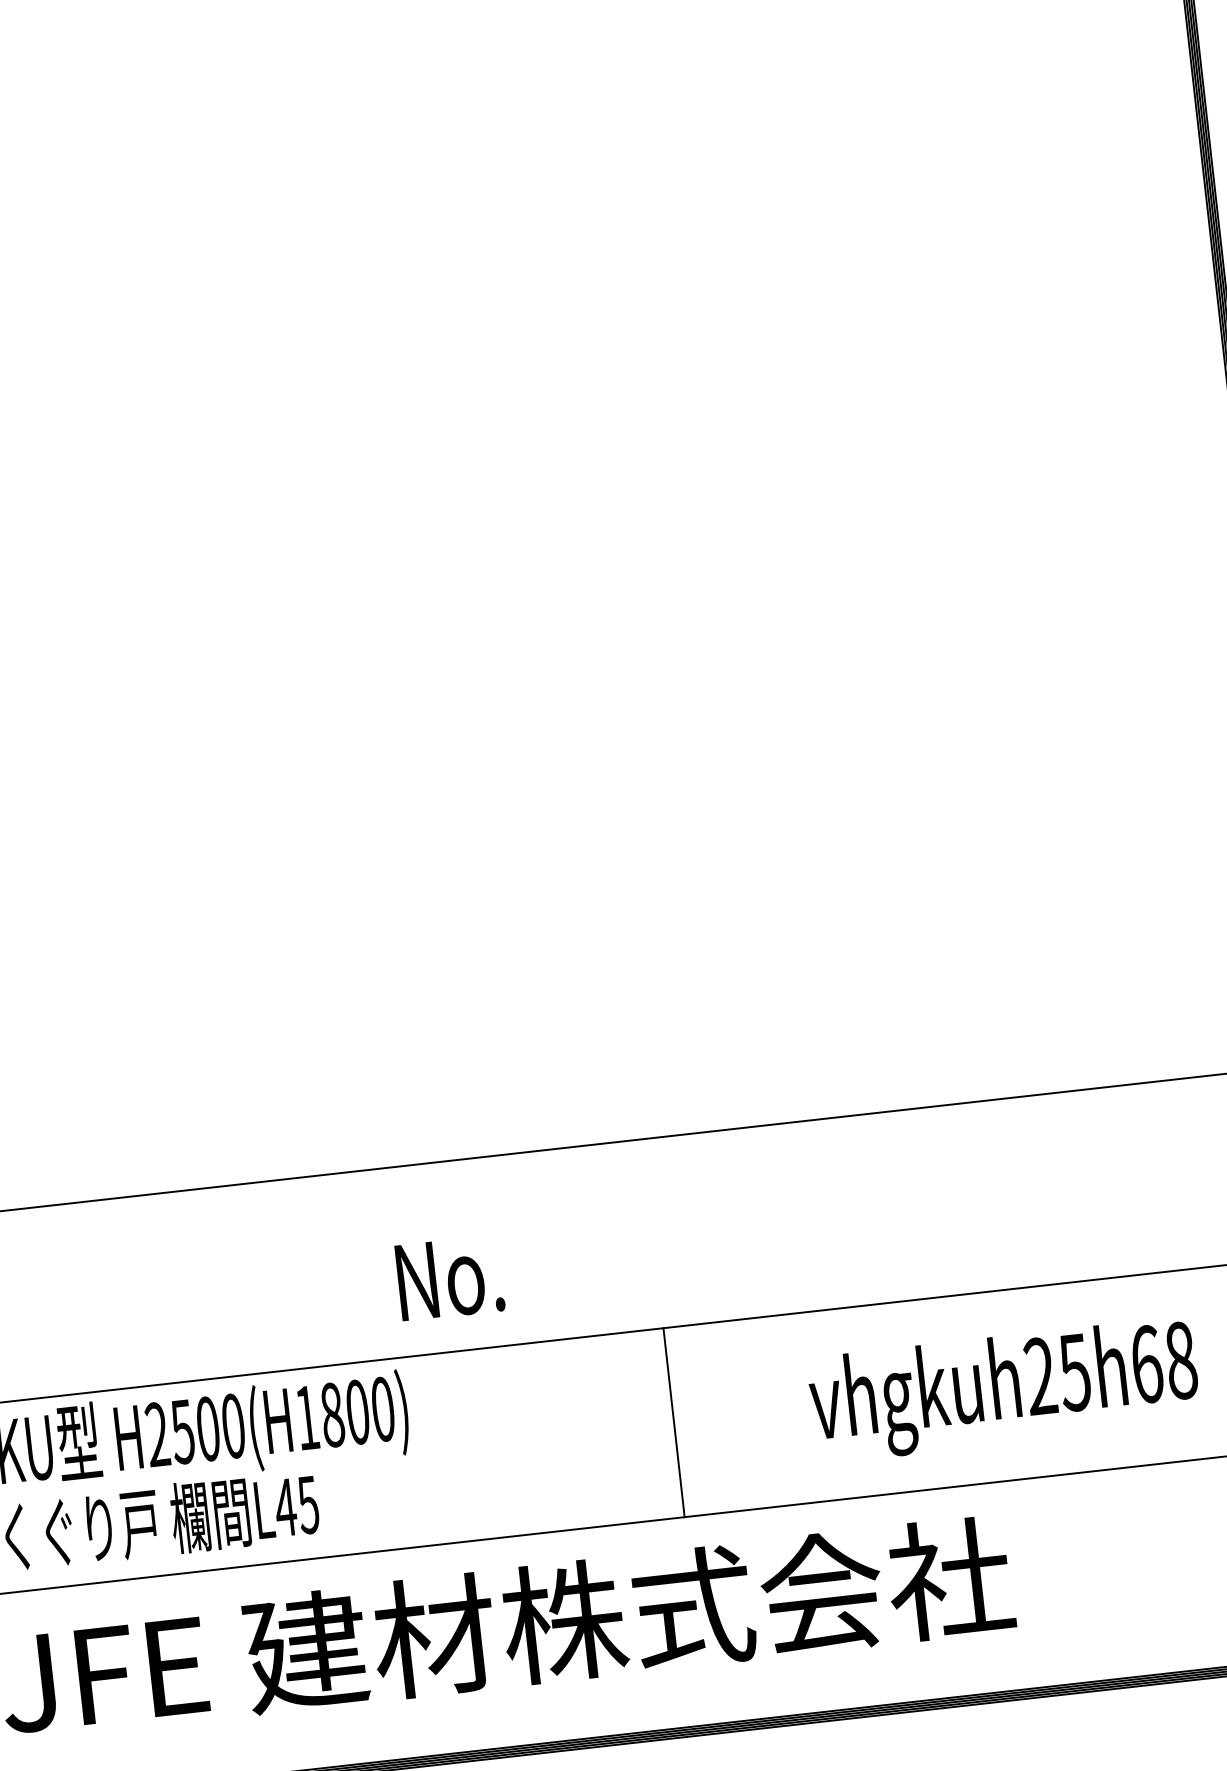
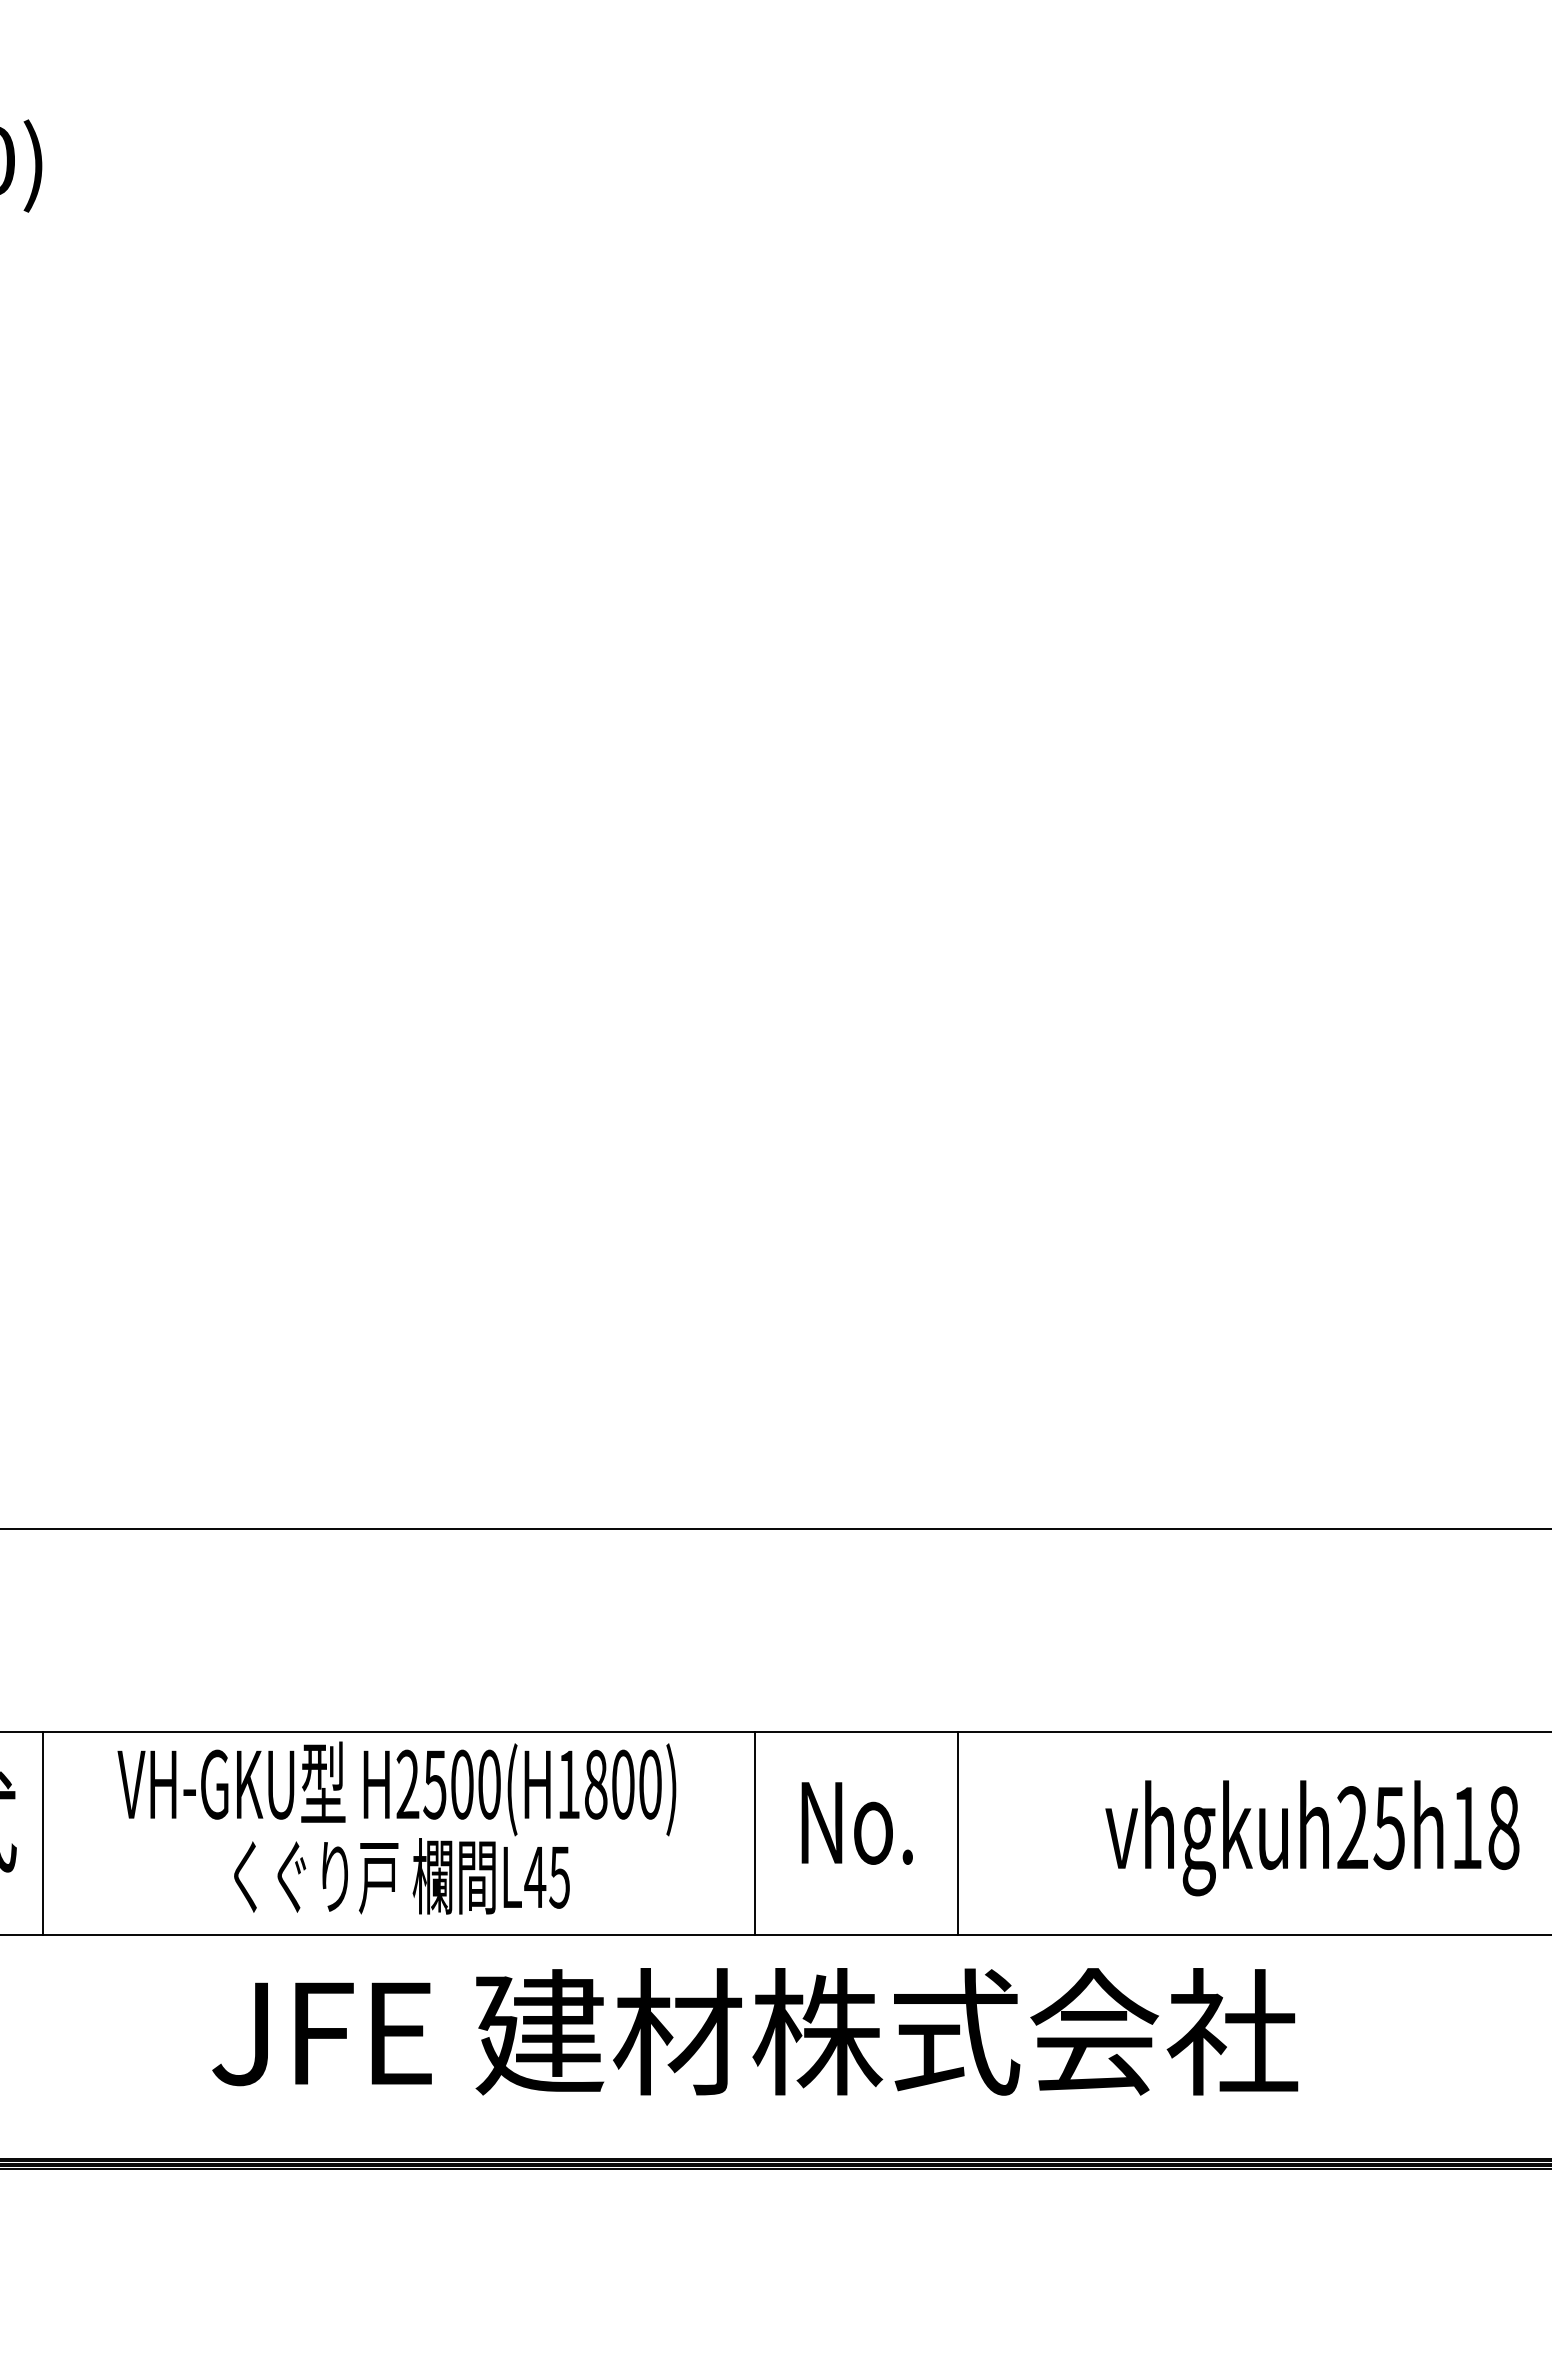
text: (449, 1278) -> (856, 1823), moved
text: (1147, 1364) -> (1467, 1828), vhgkuh25h68 -> vhgkuh25h18
line: (484, 1443) -> (754, 1833), added

